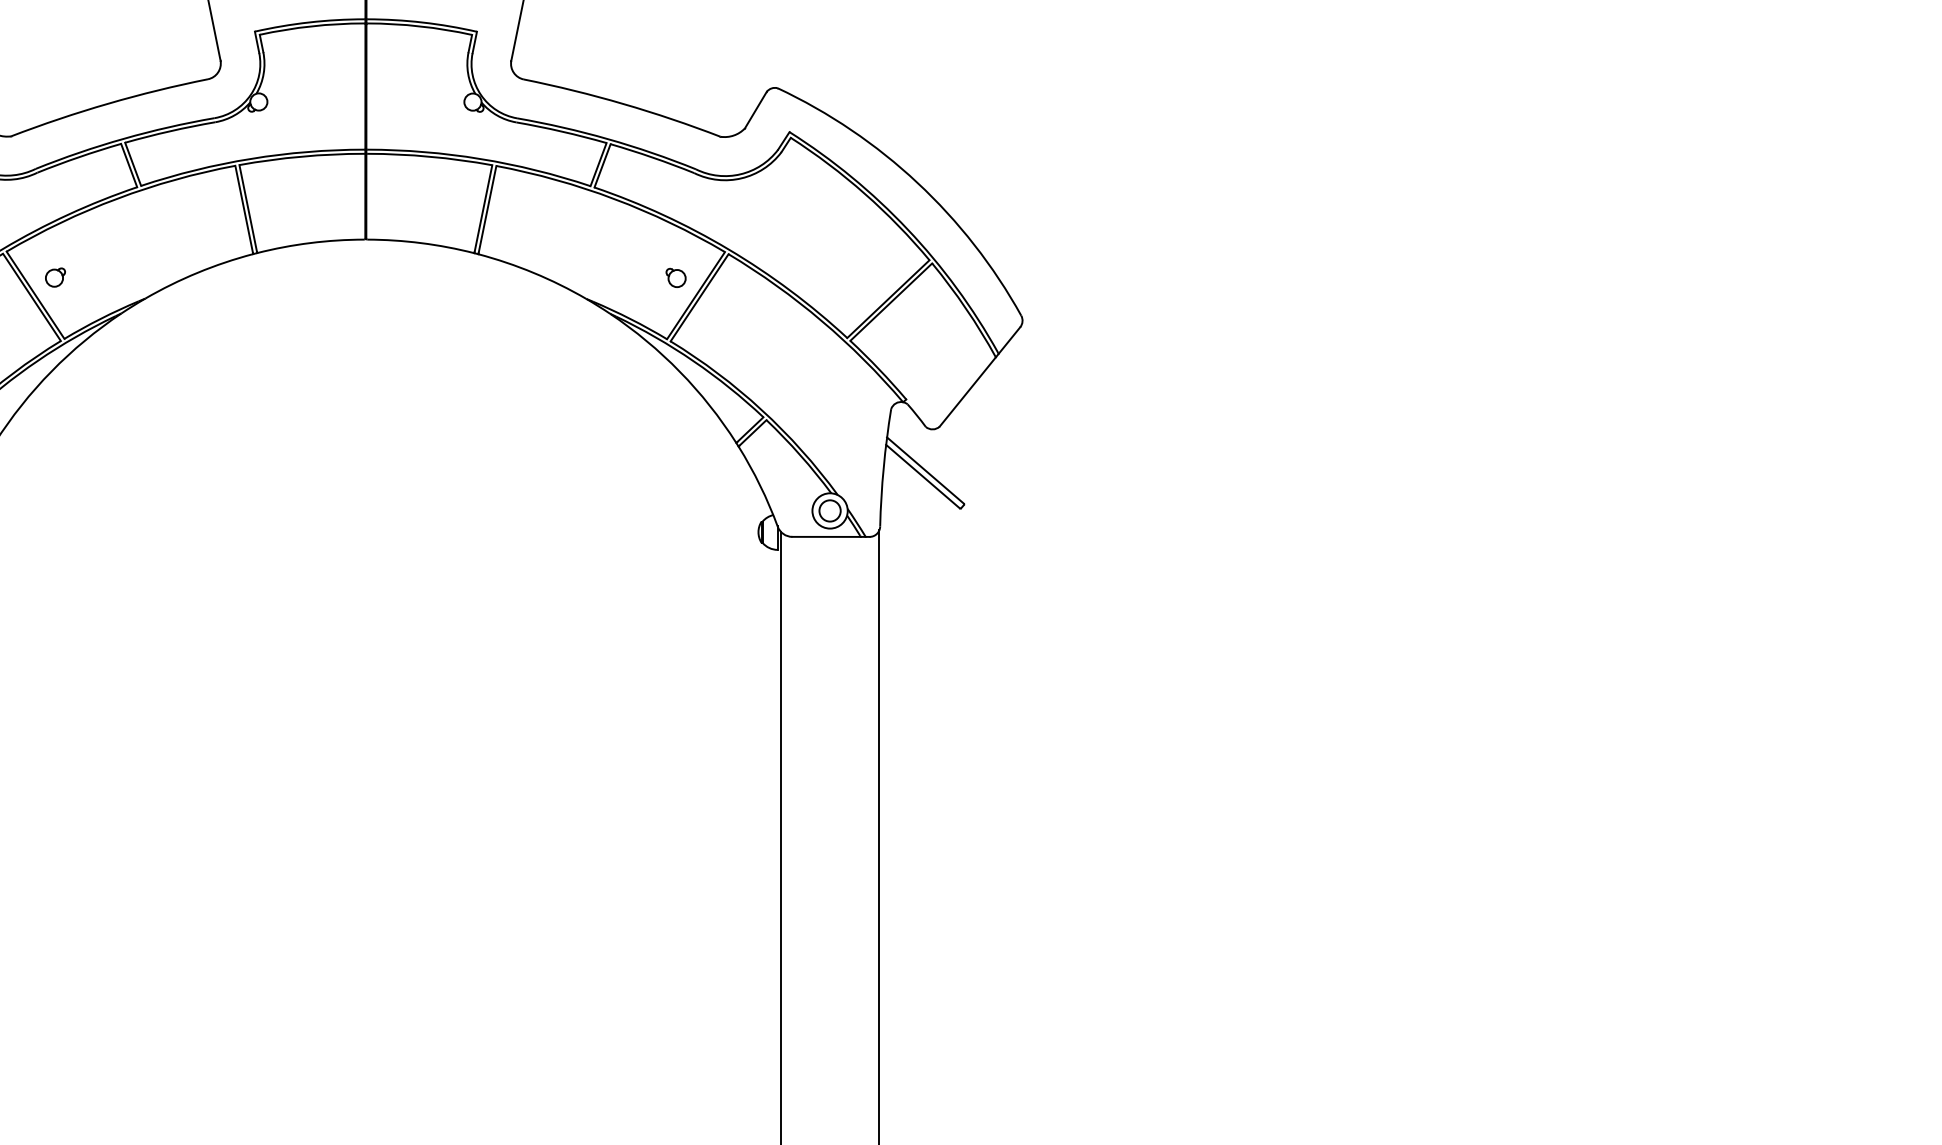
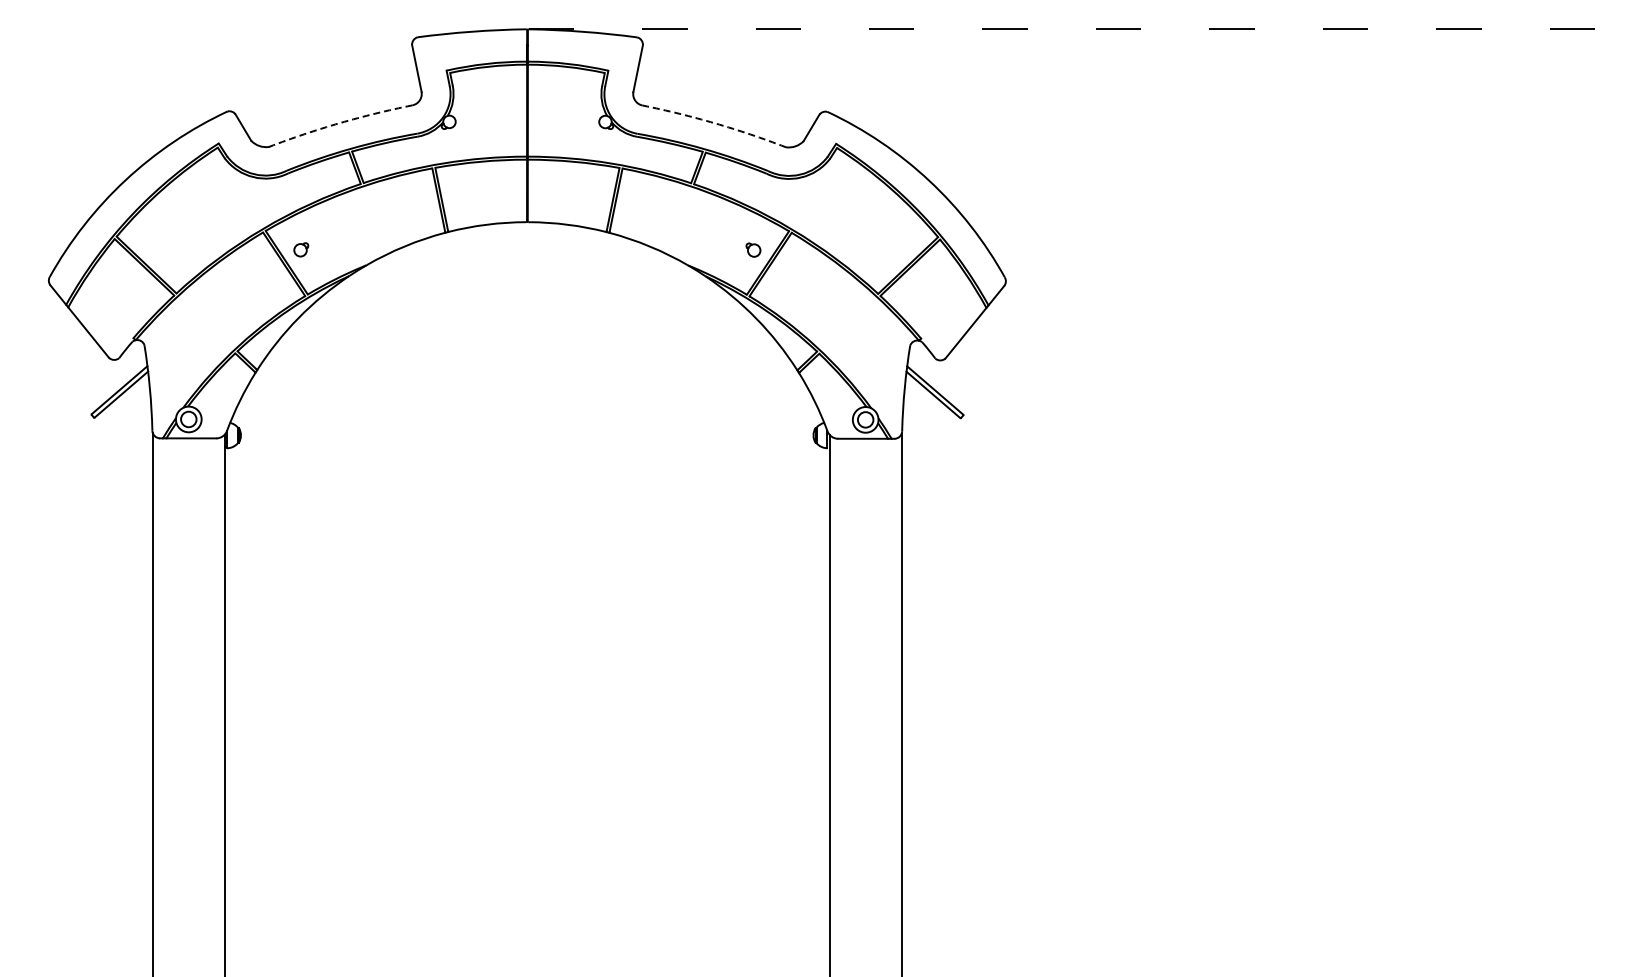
arc: (107, 104) -> (339, 123), solid -> dashed
arc: (623, 104) -> (715, 123), solid -> dashed

